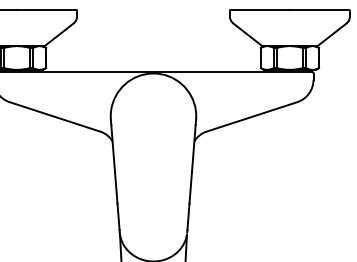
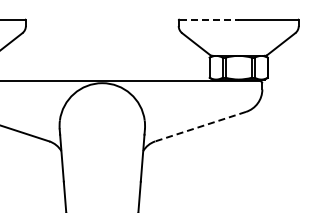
line: (260, 9) -> (209, 19), solid -> dashed
line: (251, 116) -> (200, 126), solid -> dashed

